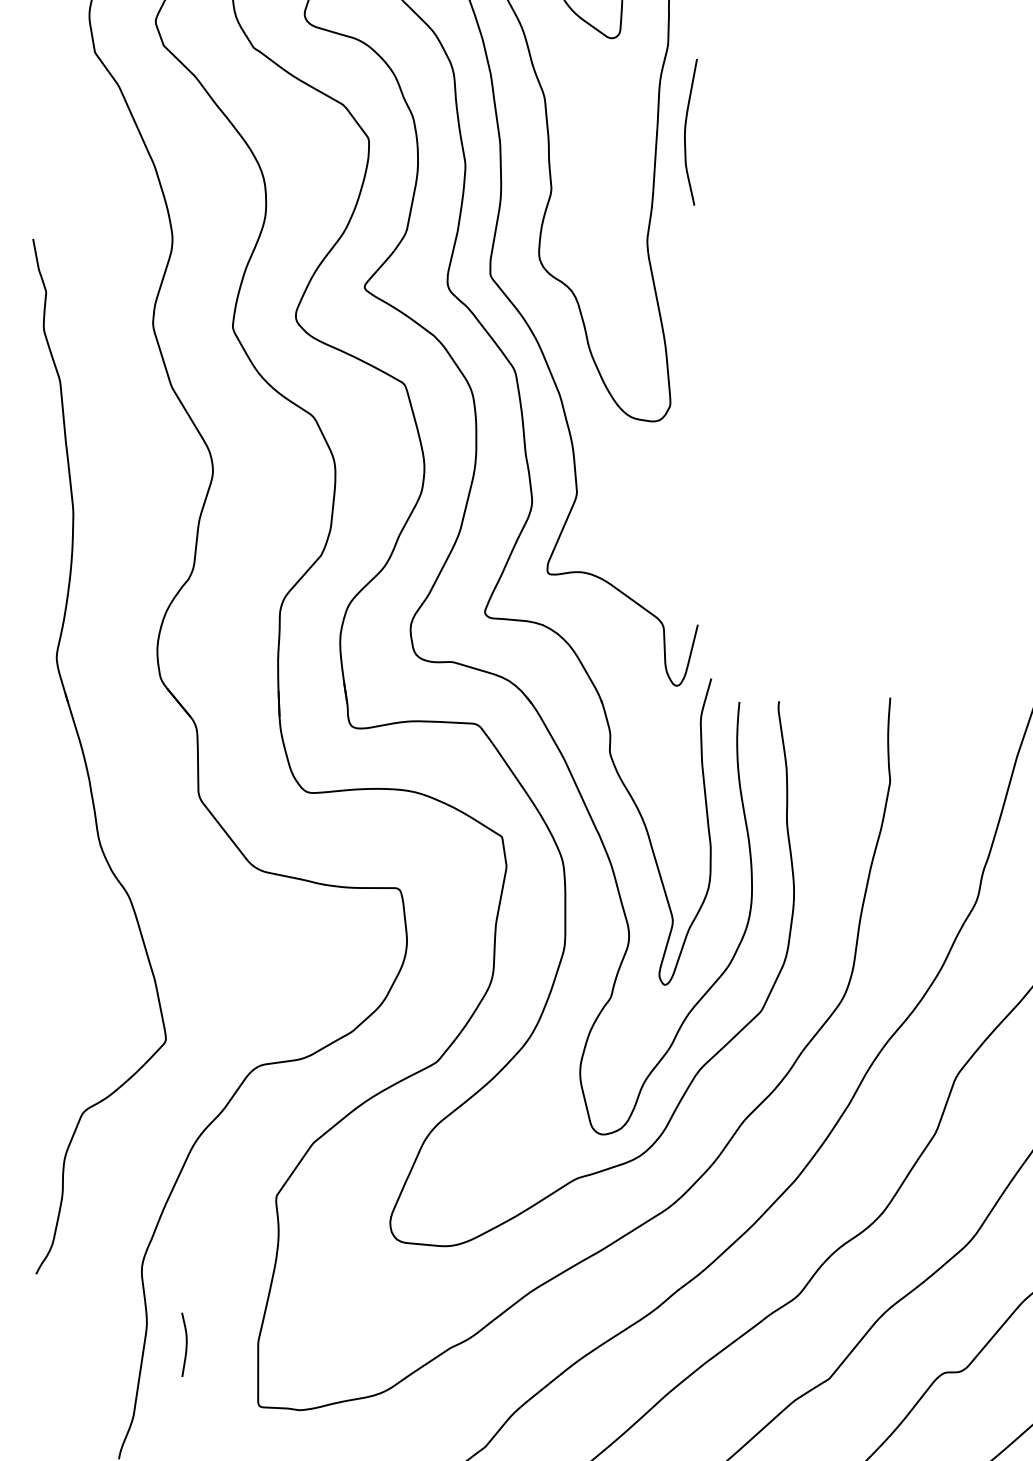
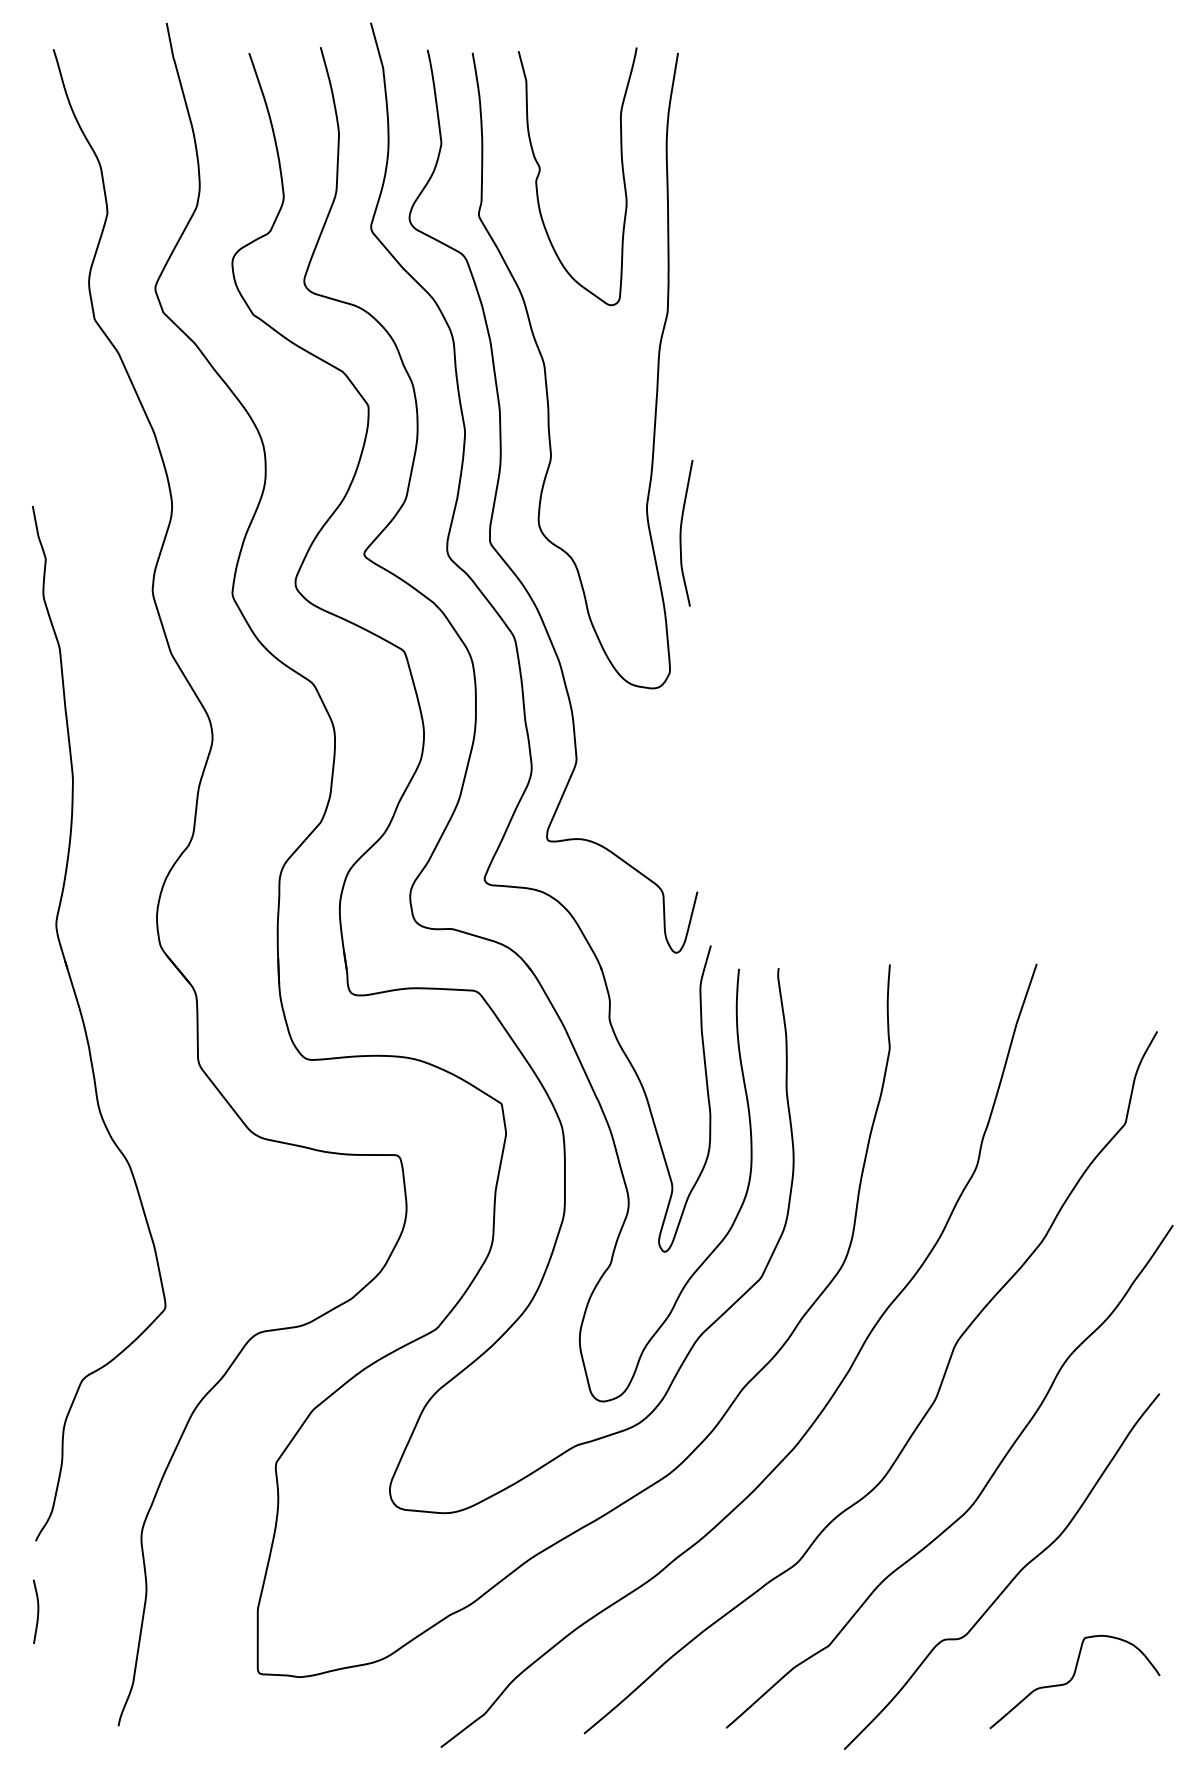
curve: (685, 131) -> (681, 532), moved
curve: (185, 1344) -> (37, 1611), moved

